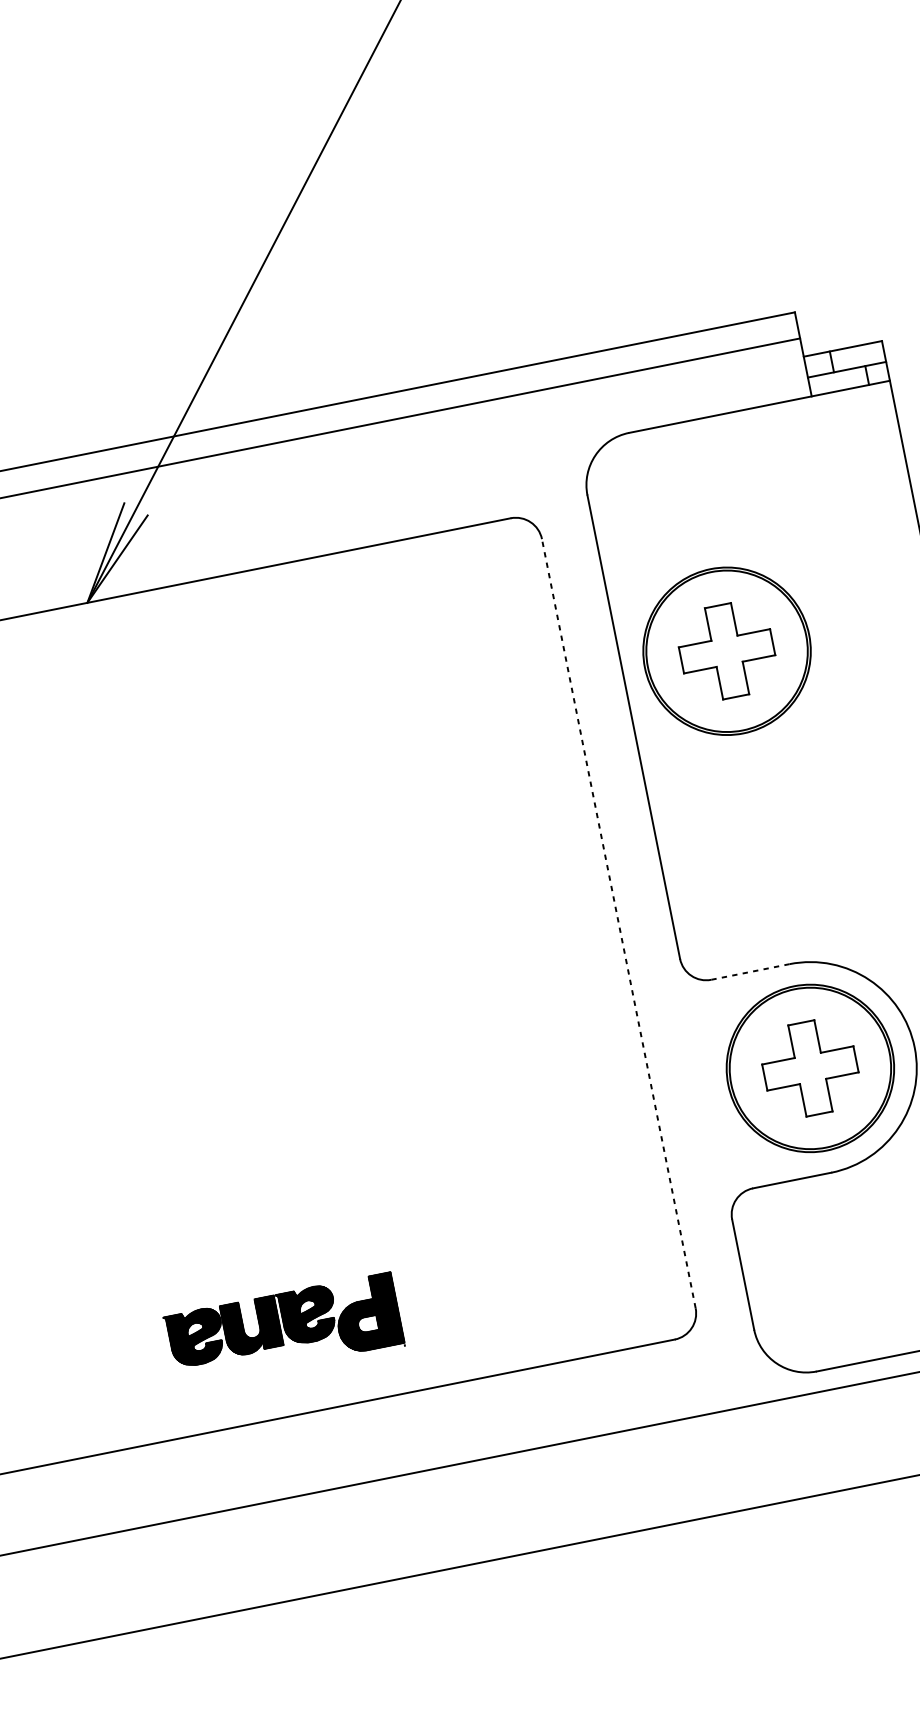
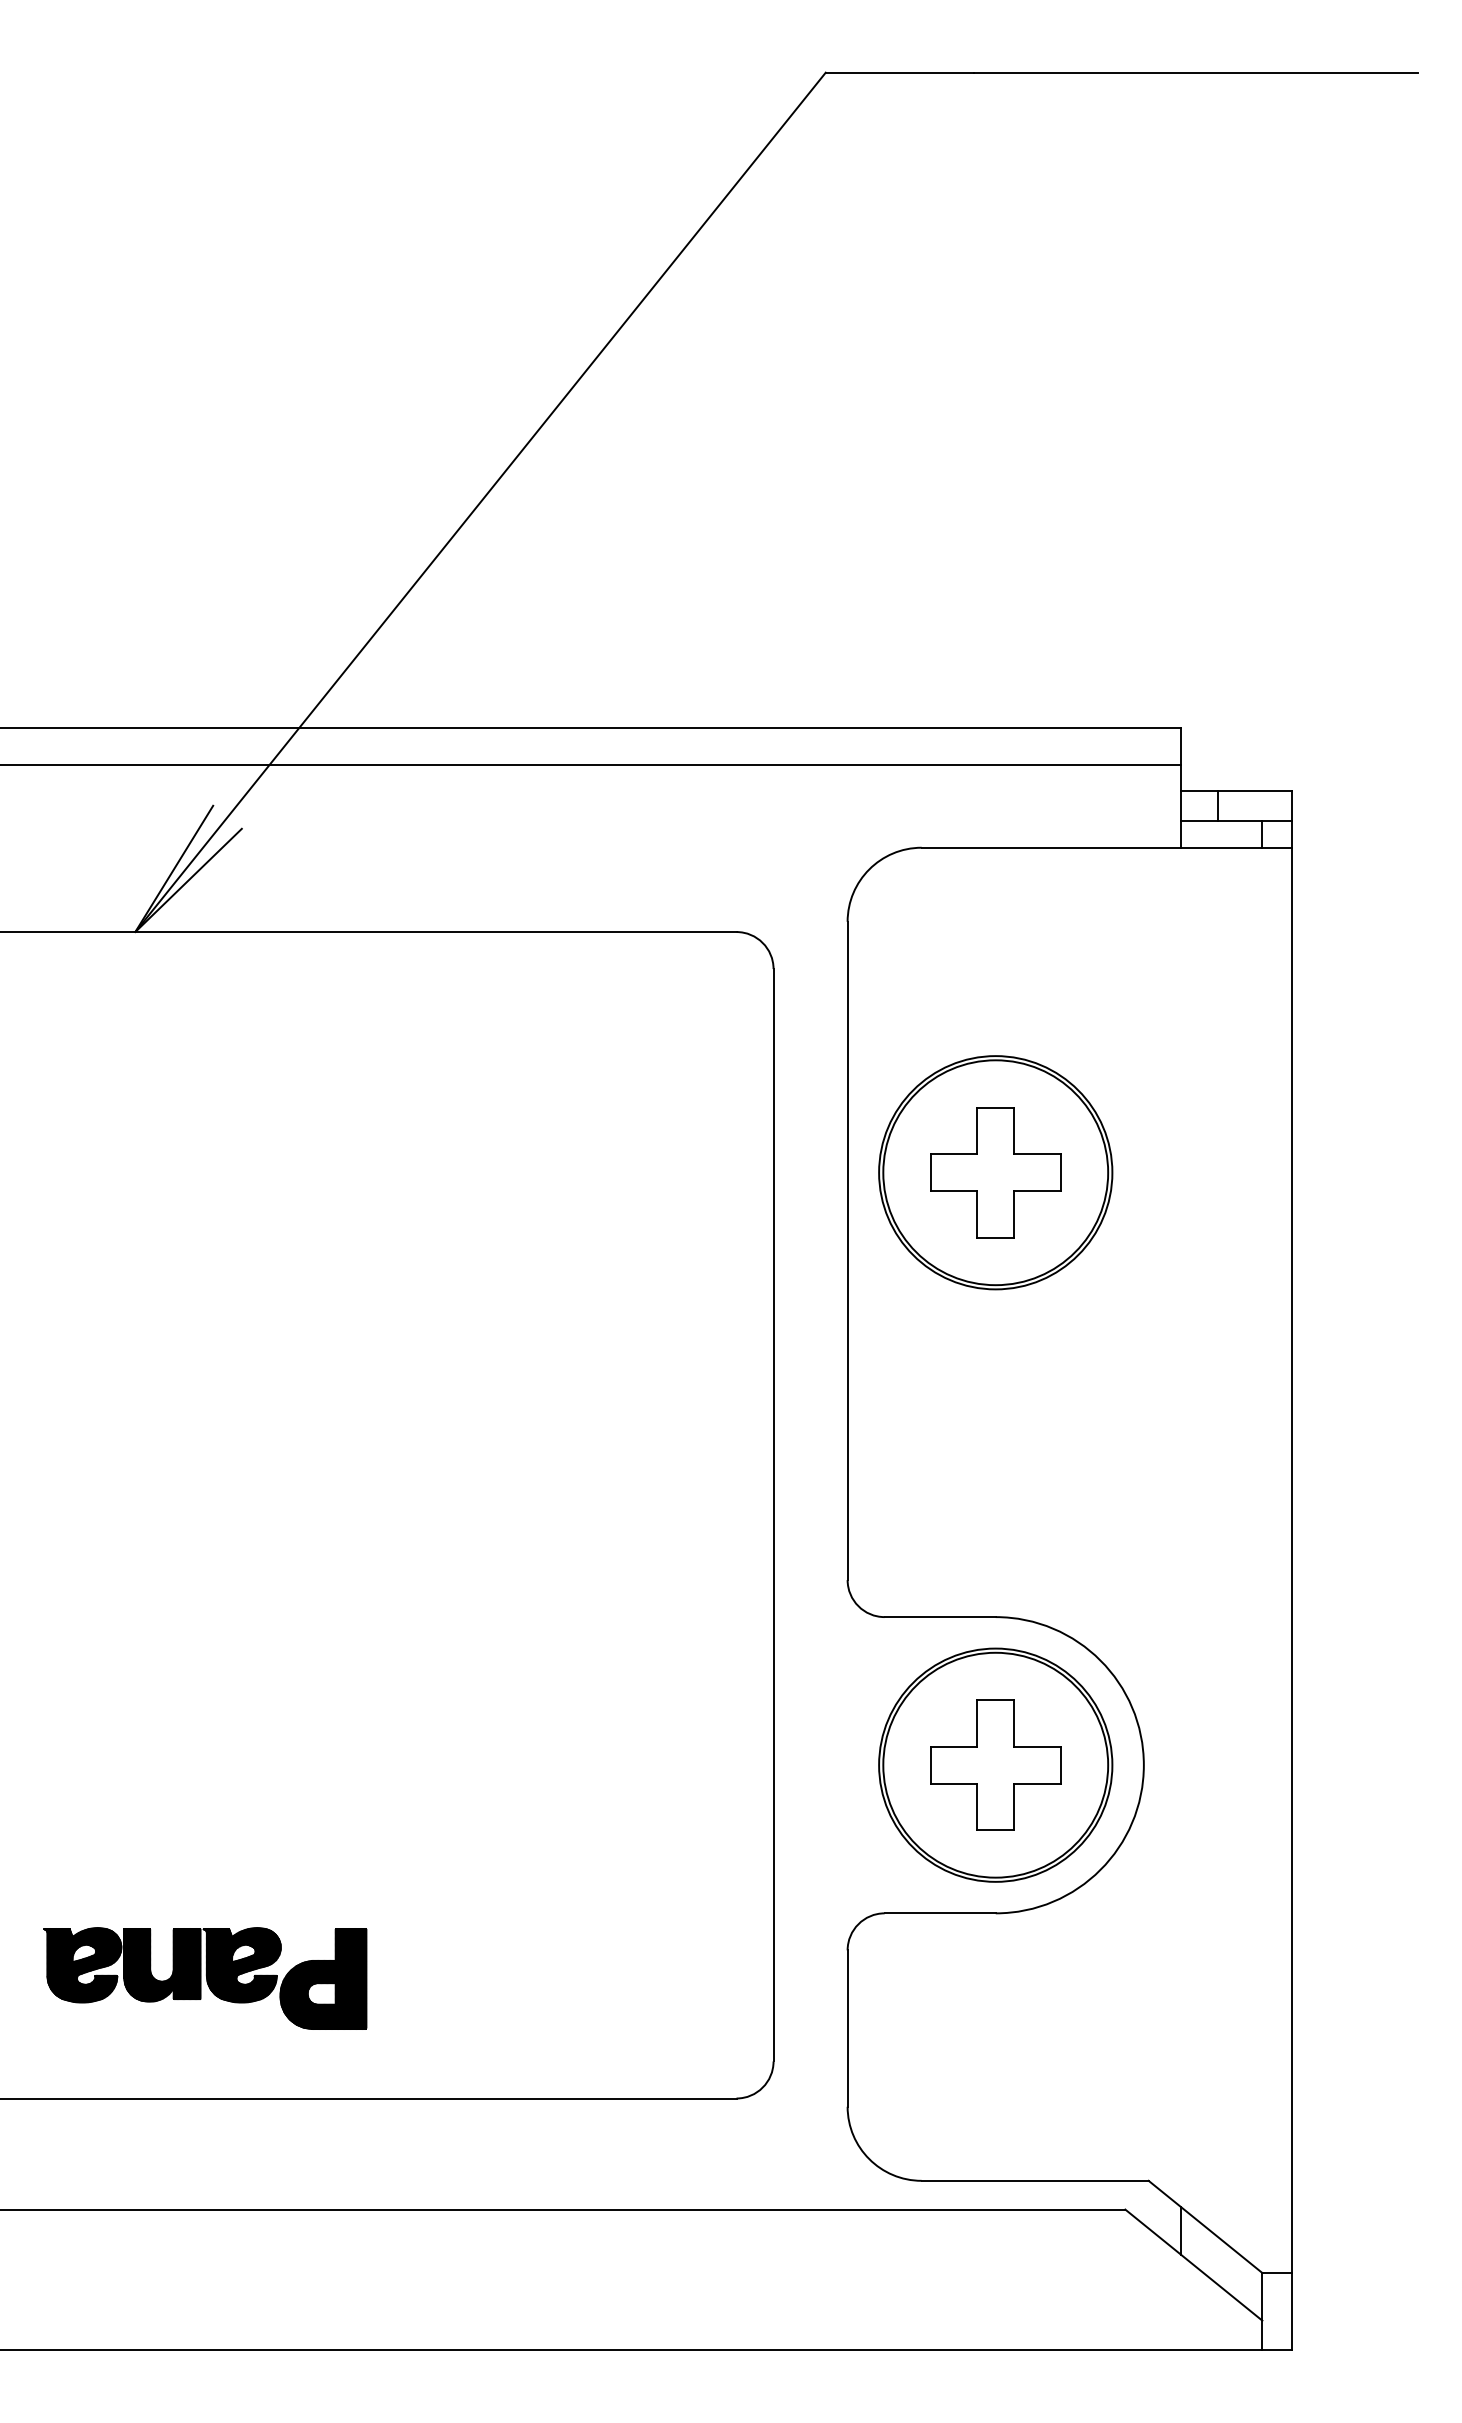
line: (618, 923) -> (773, 1514), dashed -> solid
line: (750, 972) -> (940, 1617), dashed -> solid

